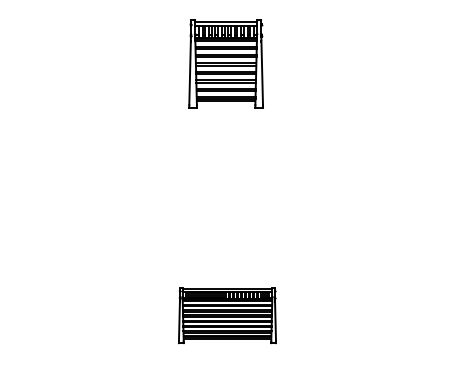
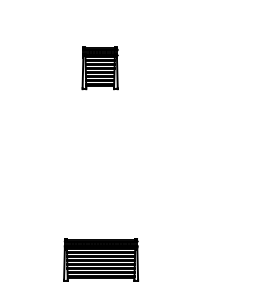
part: (226, 64) -> (100, 68), size x0.62

